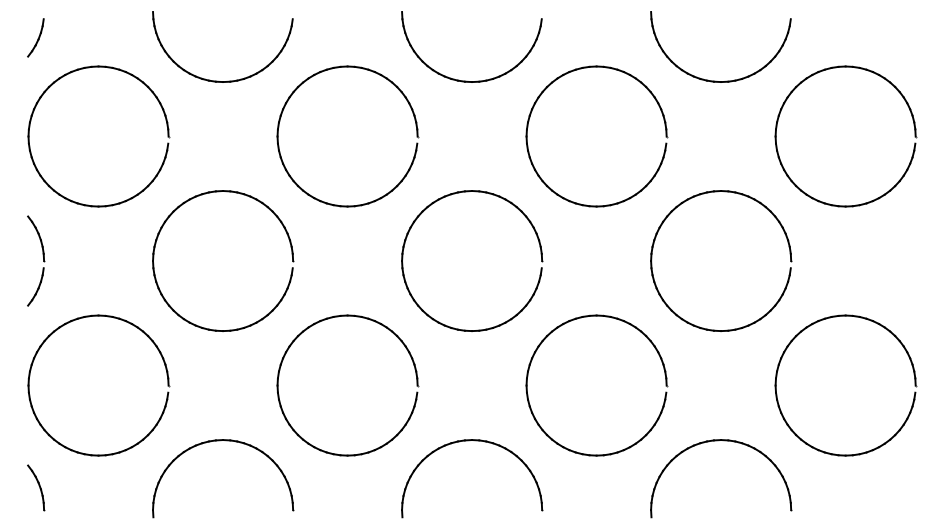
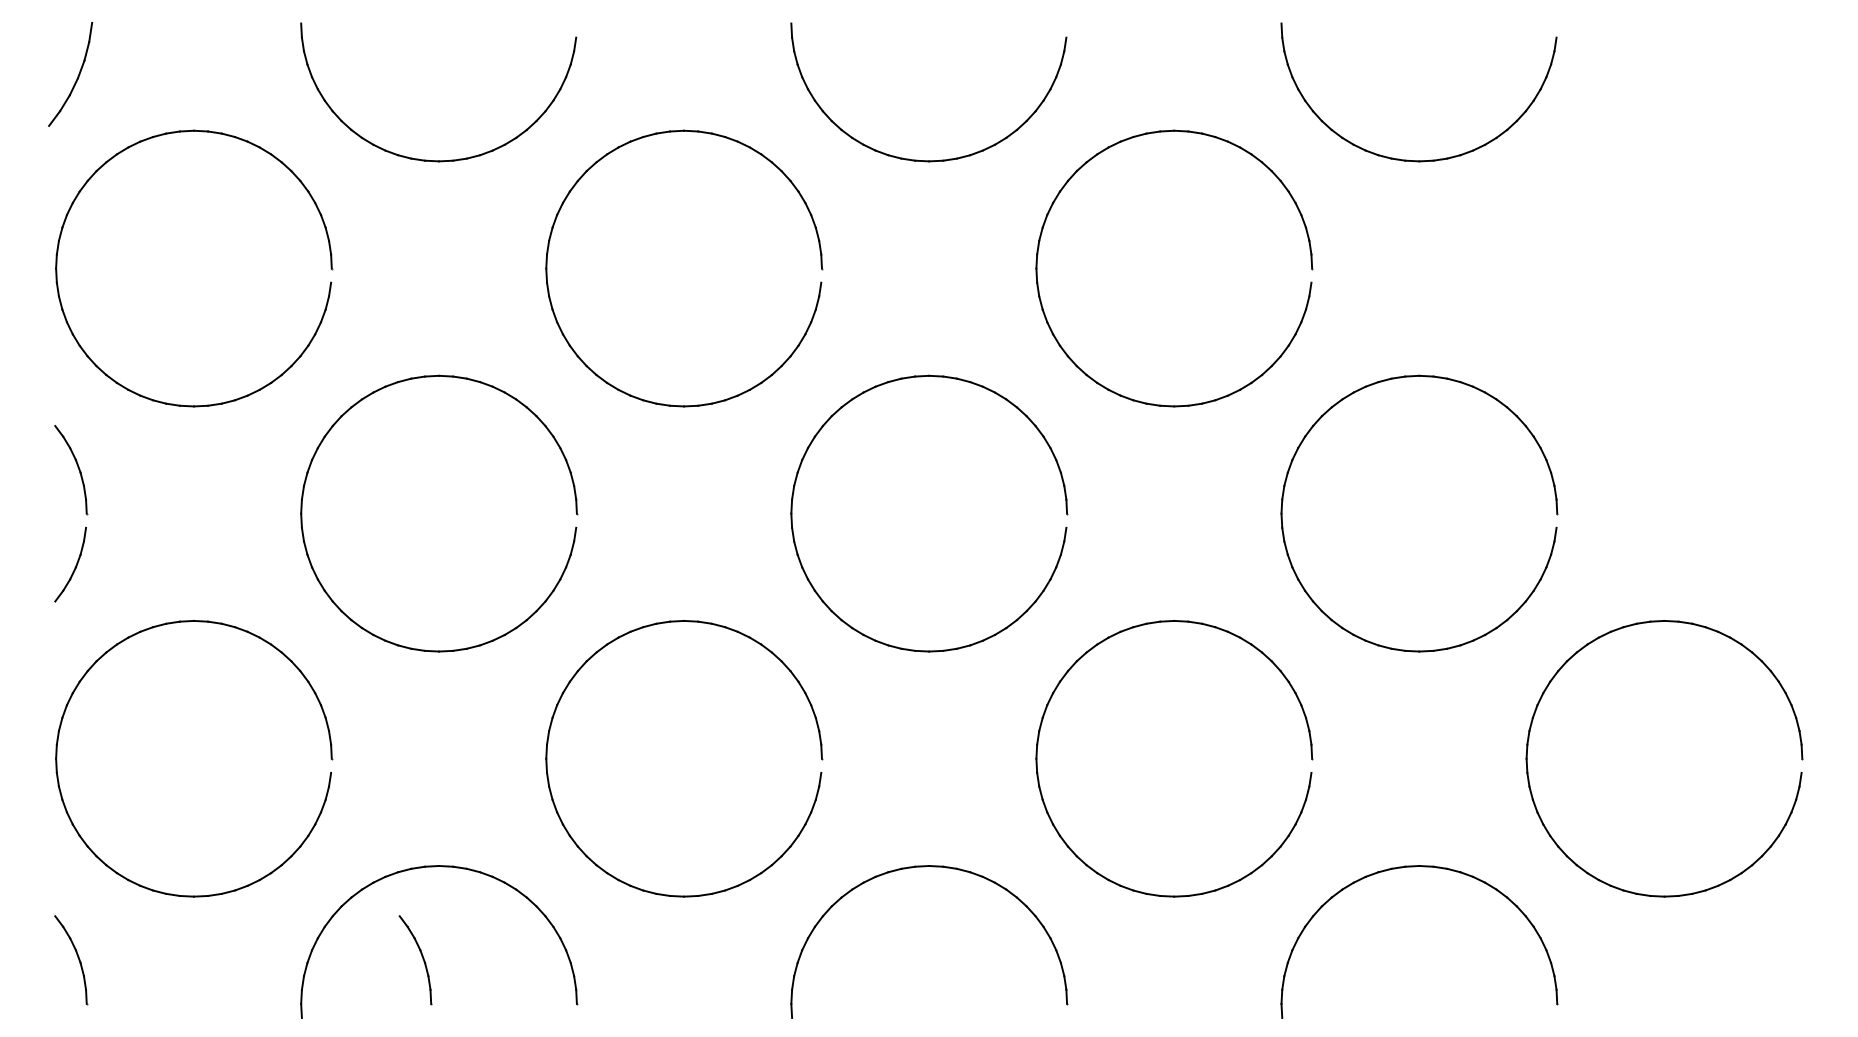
part: (35, 37) -> (69, 73), size x1.4
part: (785, 103) -> (1546, 203), removed
part: (211, 487) -> (416, 959), added

